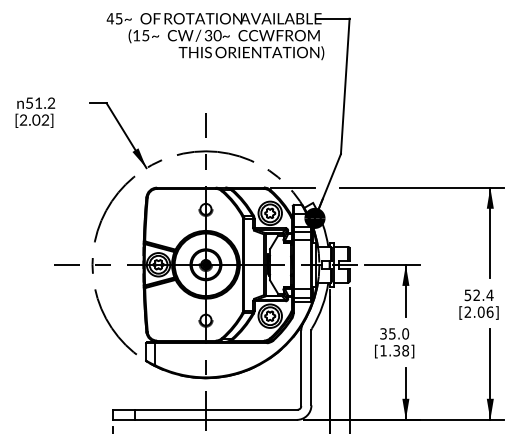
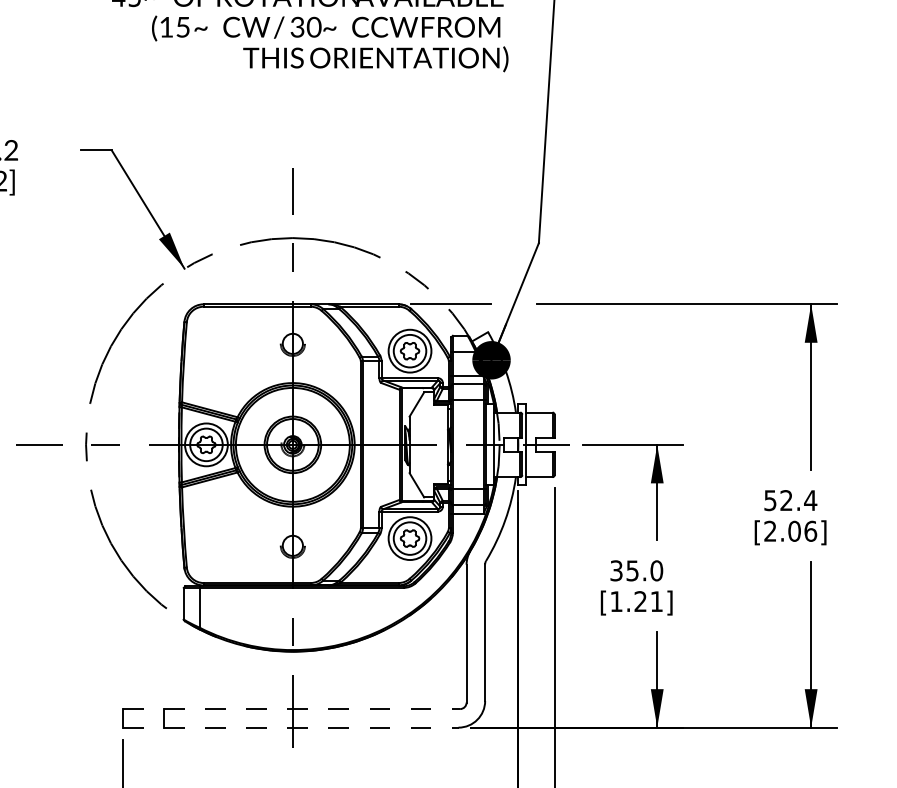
text: (401, 350) -> (649, 601), [1.38] -> [1.21]
line: (205, 409) -> (292, 708), solid -> dashed
line: (204, 419) -> (290, 726), solid -> dashed

